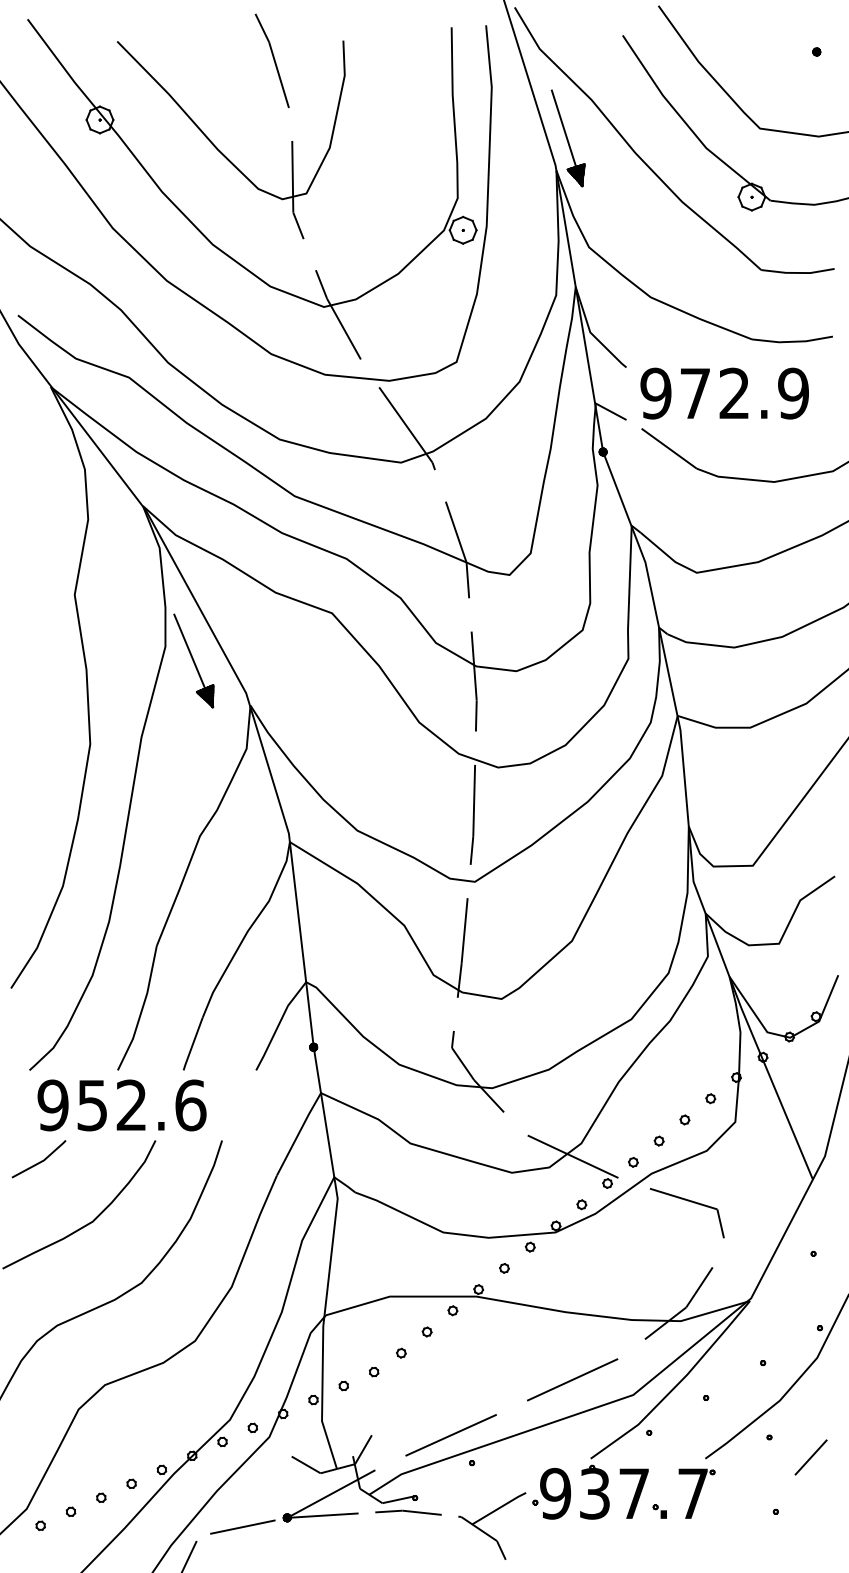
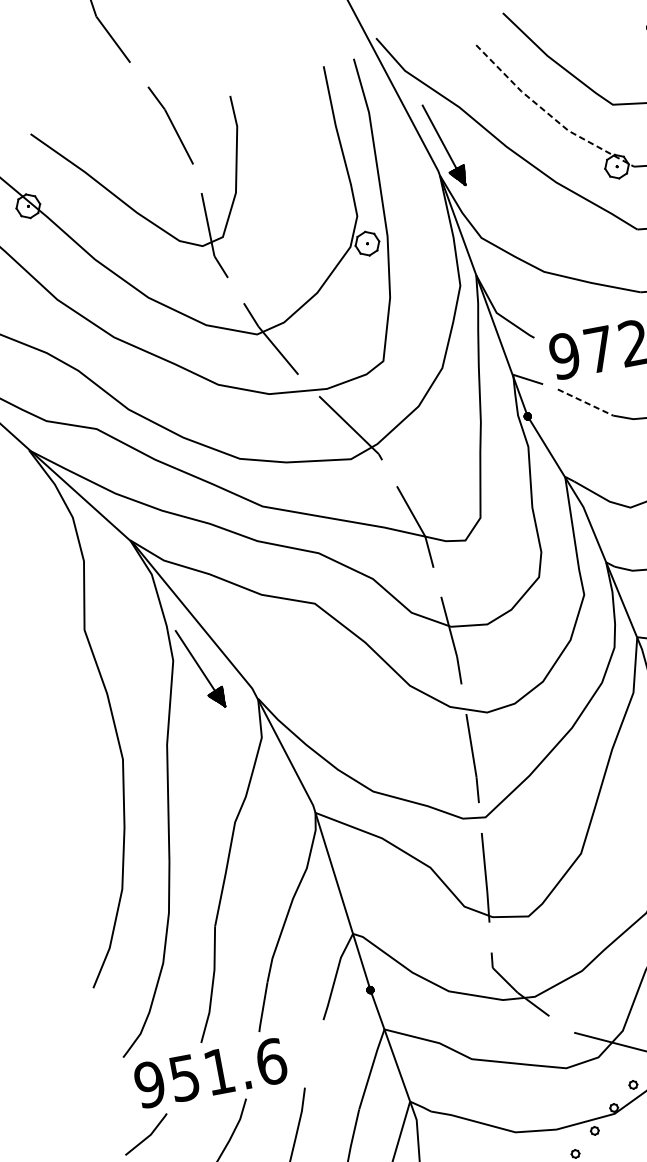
line: (688, 126) -> (549, 114), solid -> dashed
line: (669, 448) -> (585, 402), solid -> dashed
text: (130, 1104) -> (218, 1071), 952.6 -> 951.6

